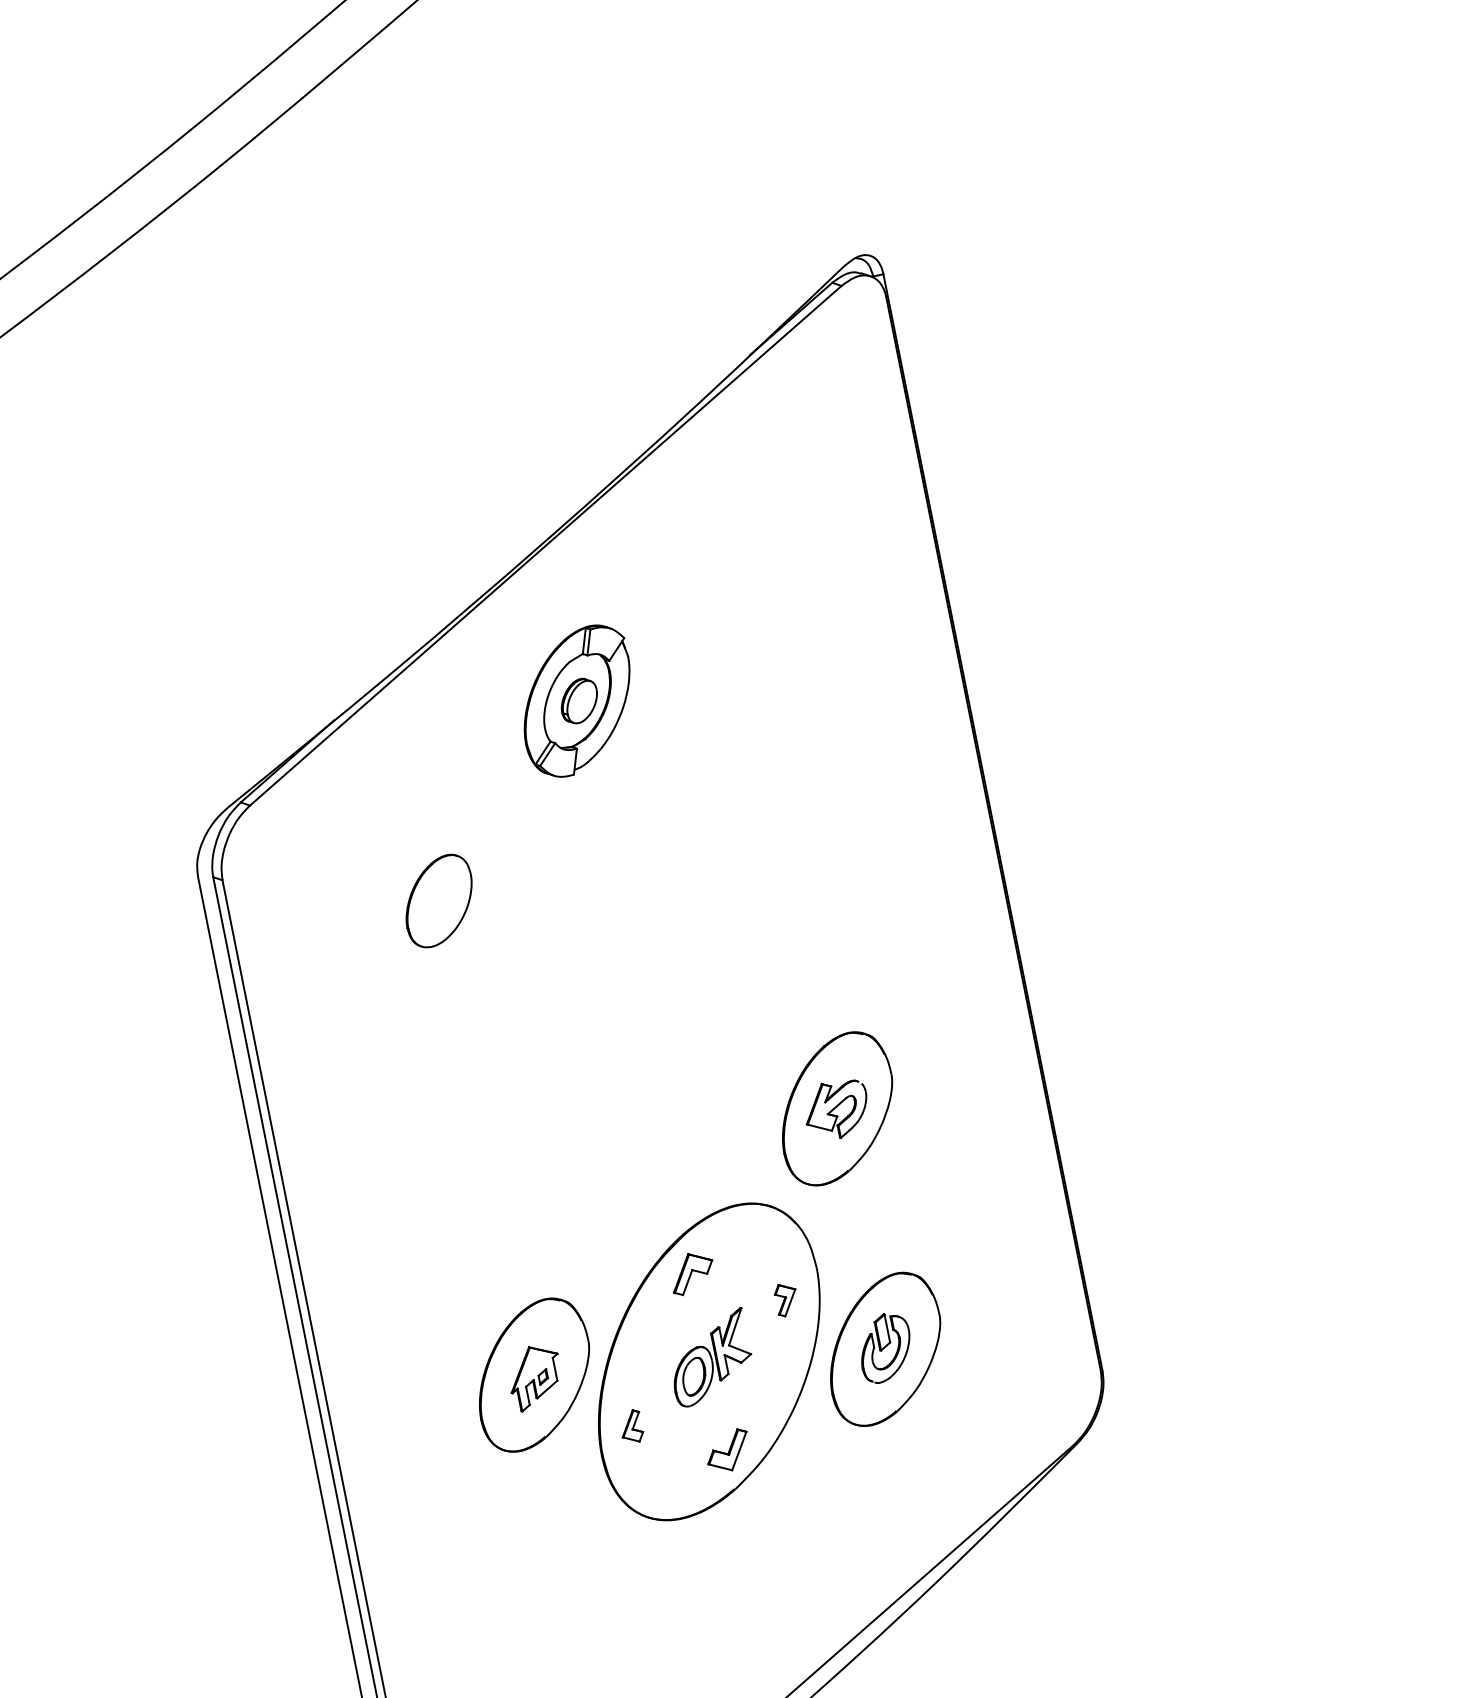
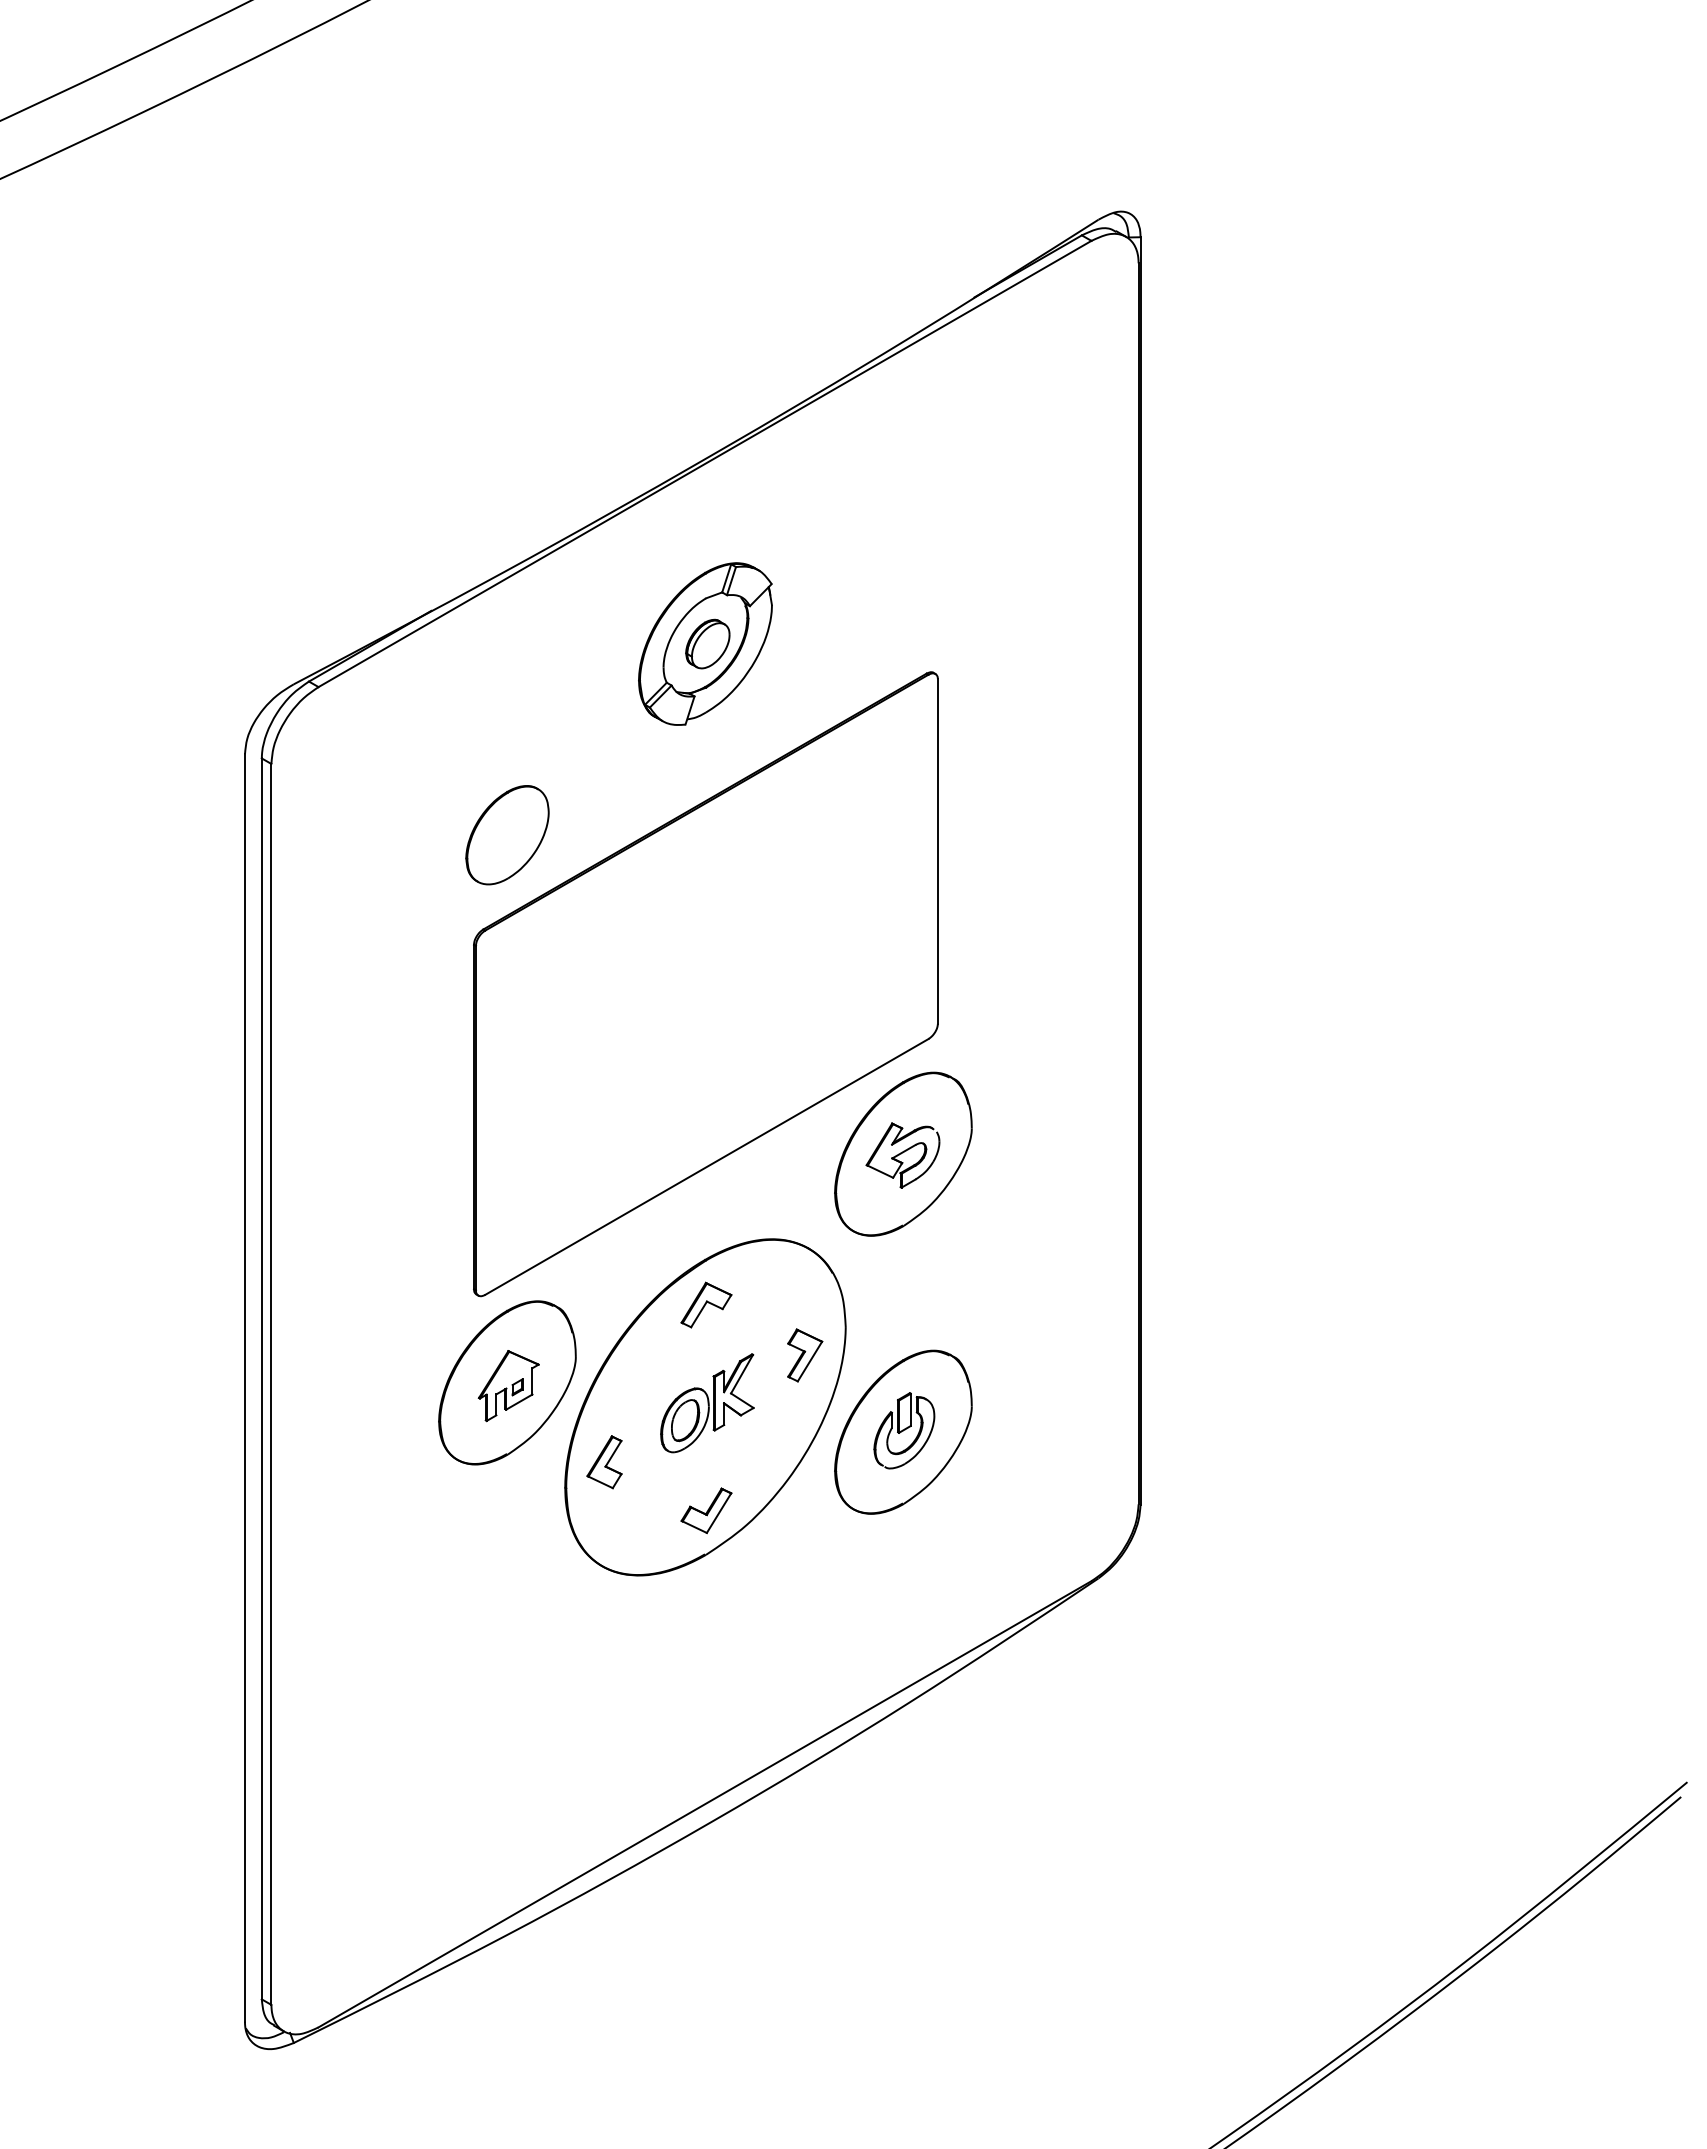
part: (636, 996) -> (705, 984), added
part: (786, 1299) -> (805, 1355), size x1.43
part: (631, 1427) -> (604, 1462), size x1.43

